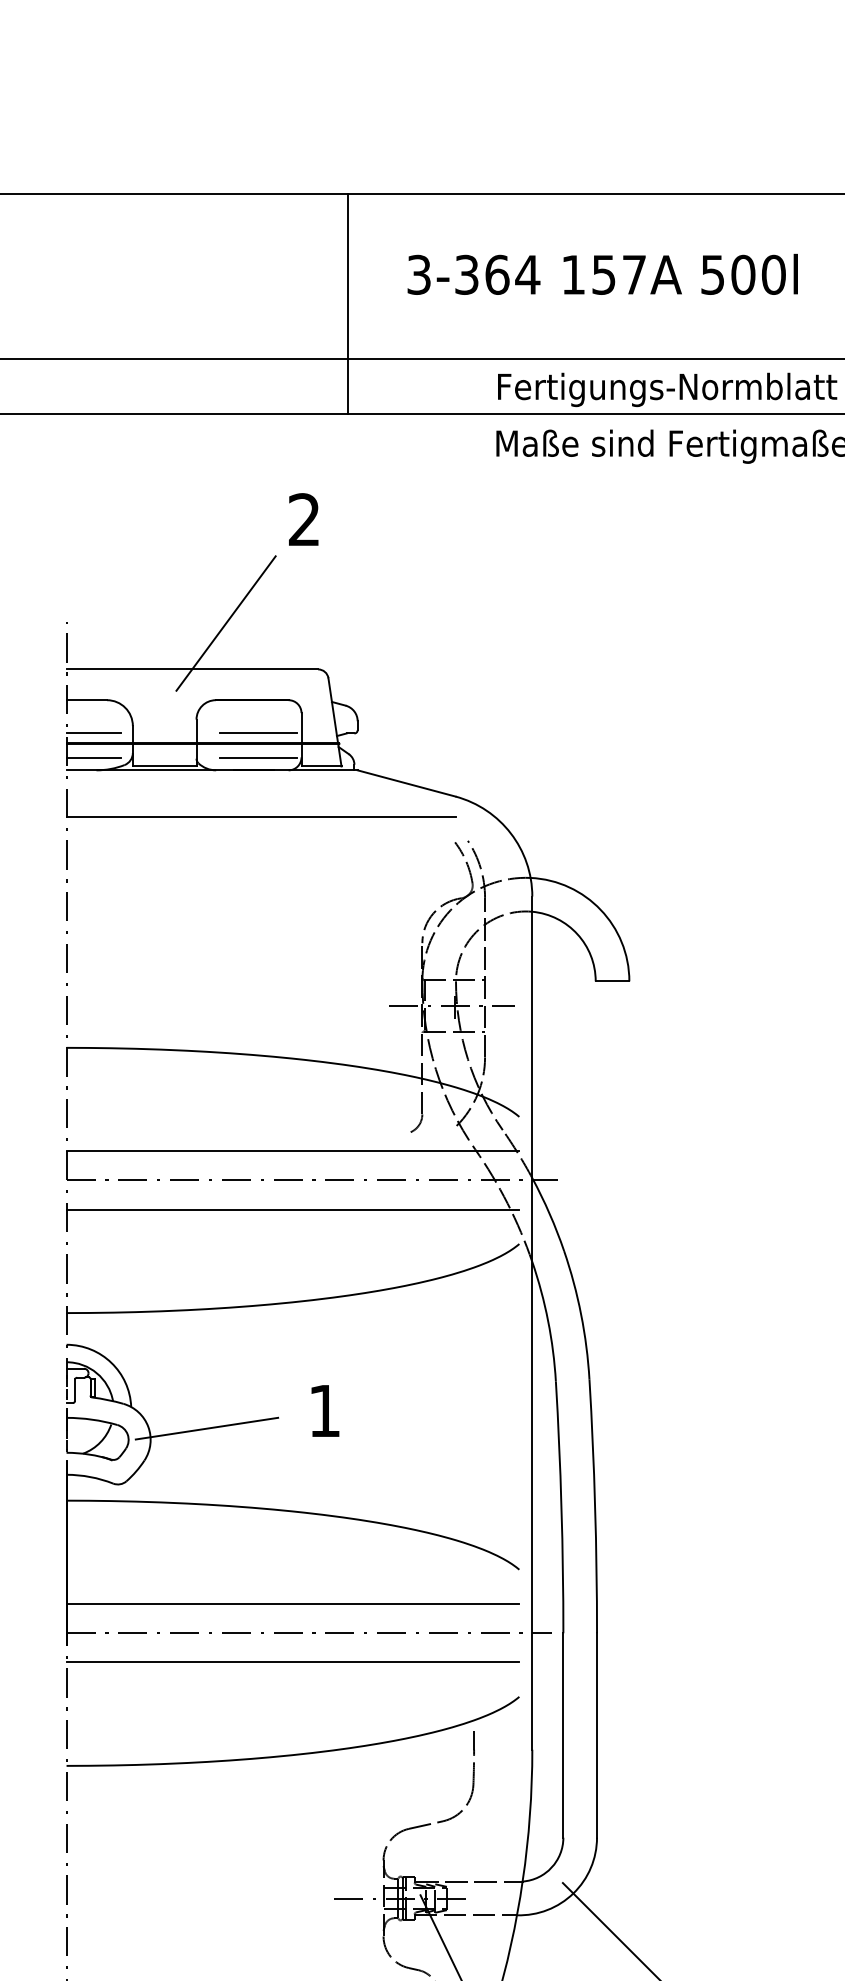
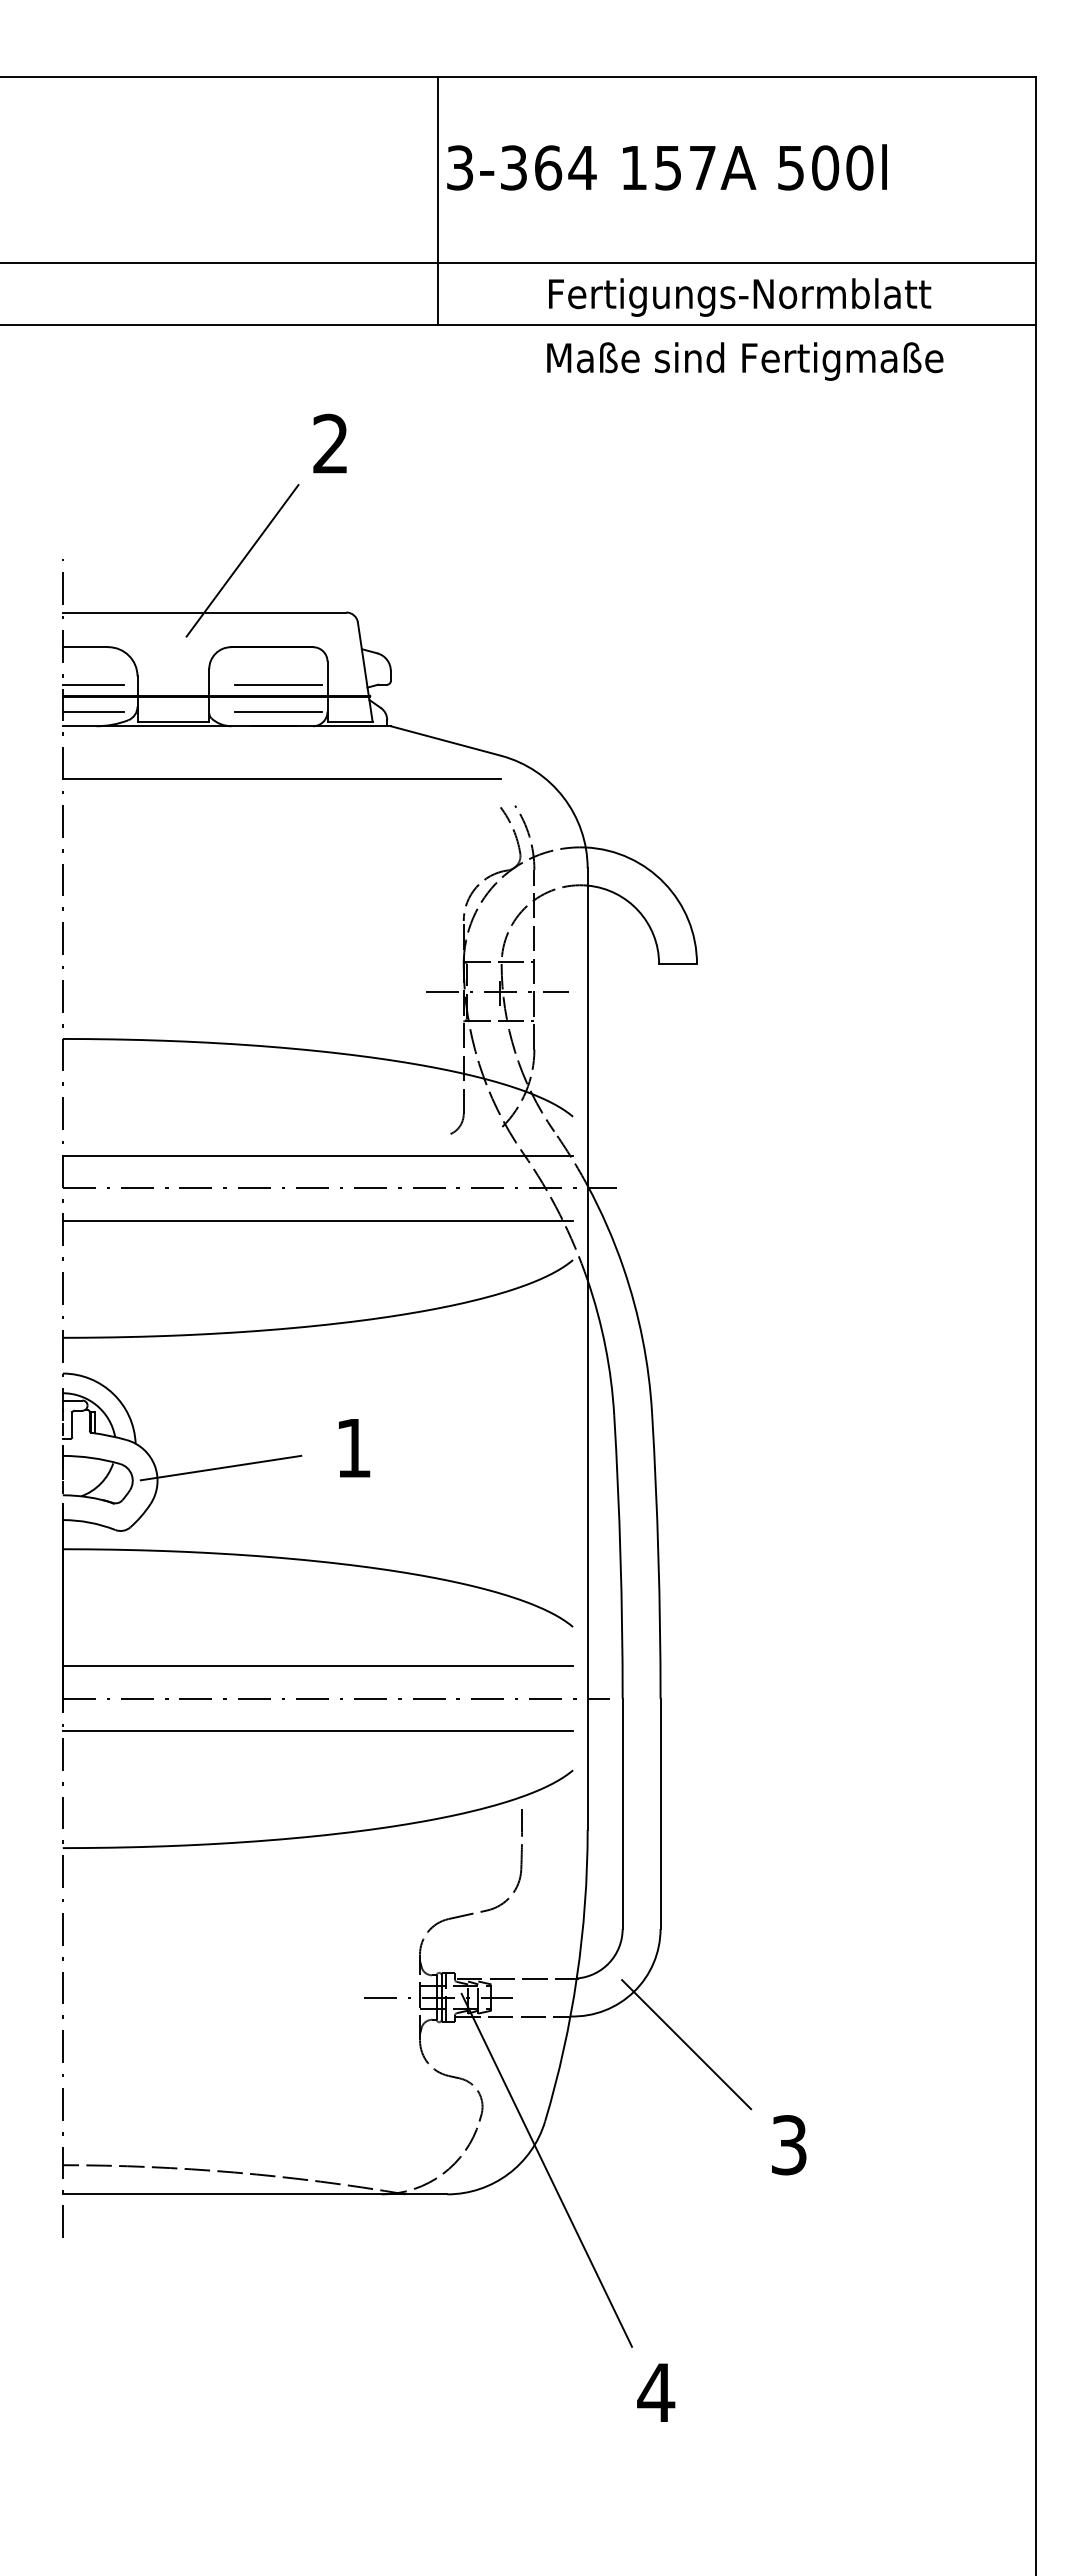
line: (347, 304) -> (438, 201), moved

